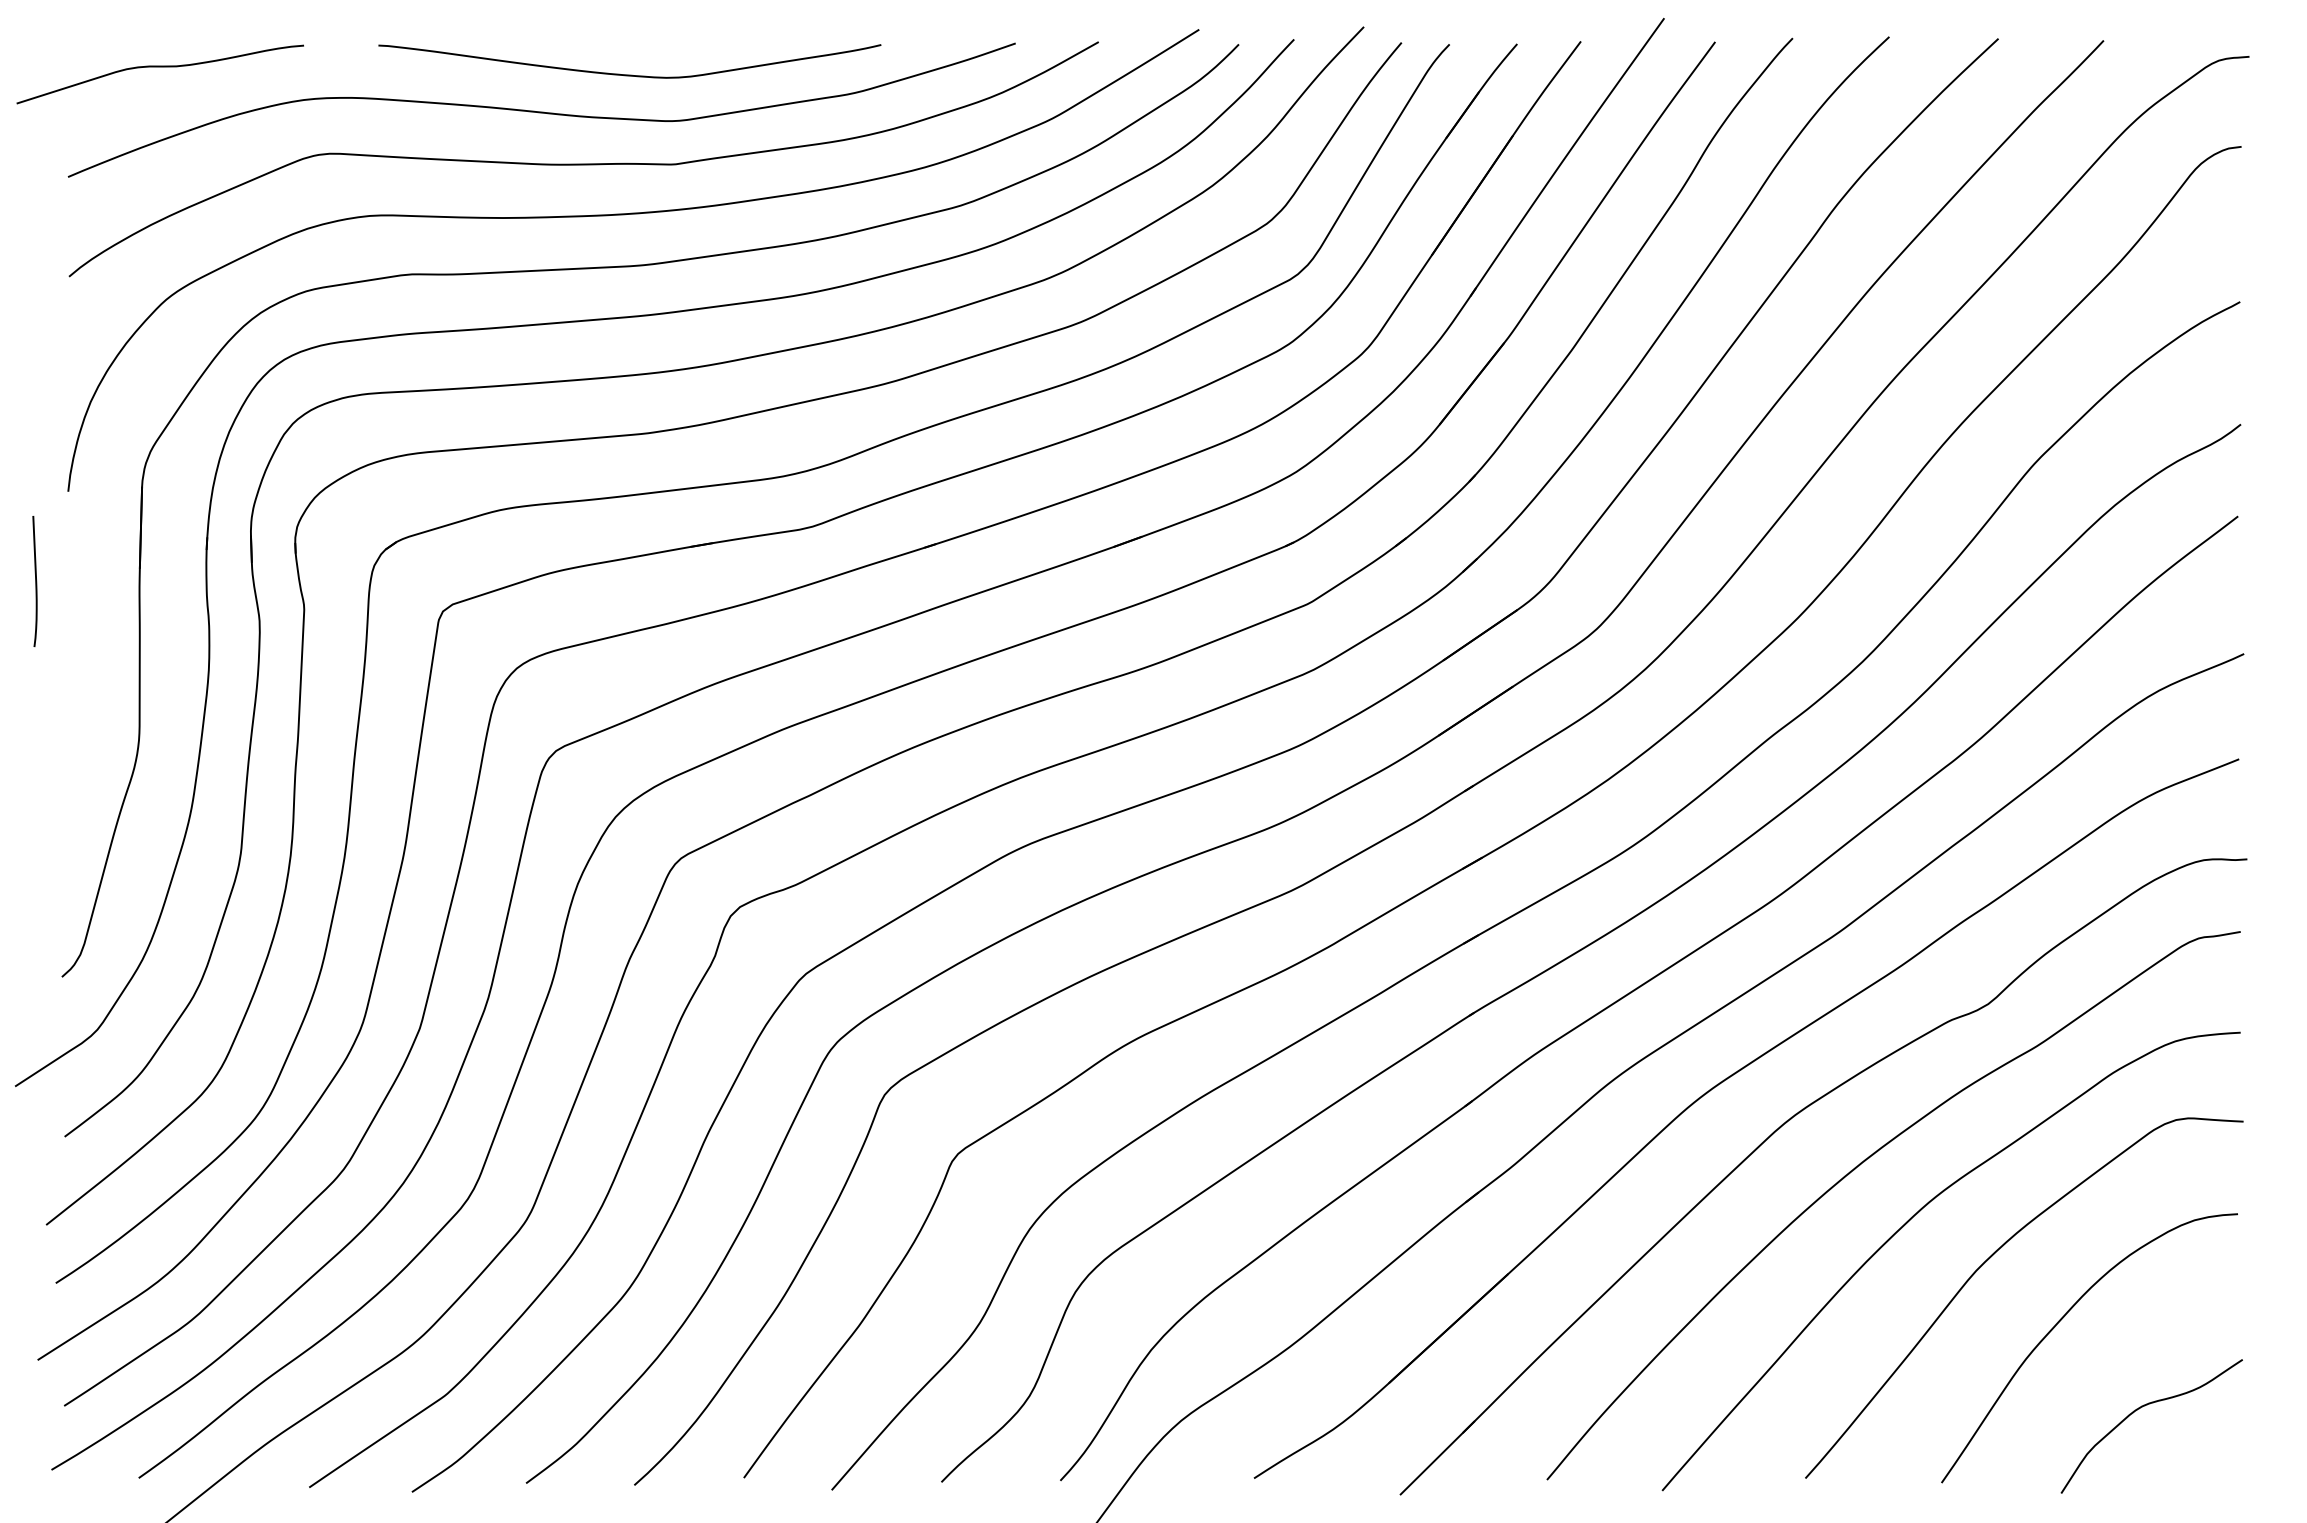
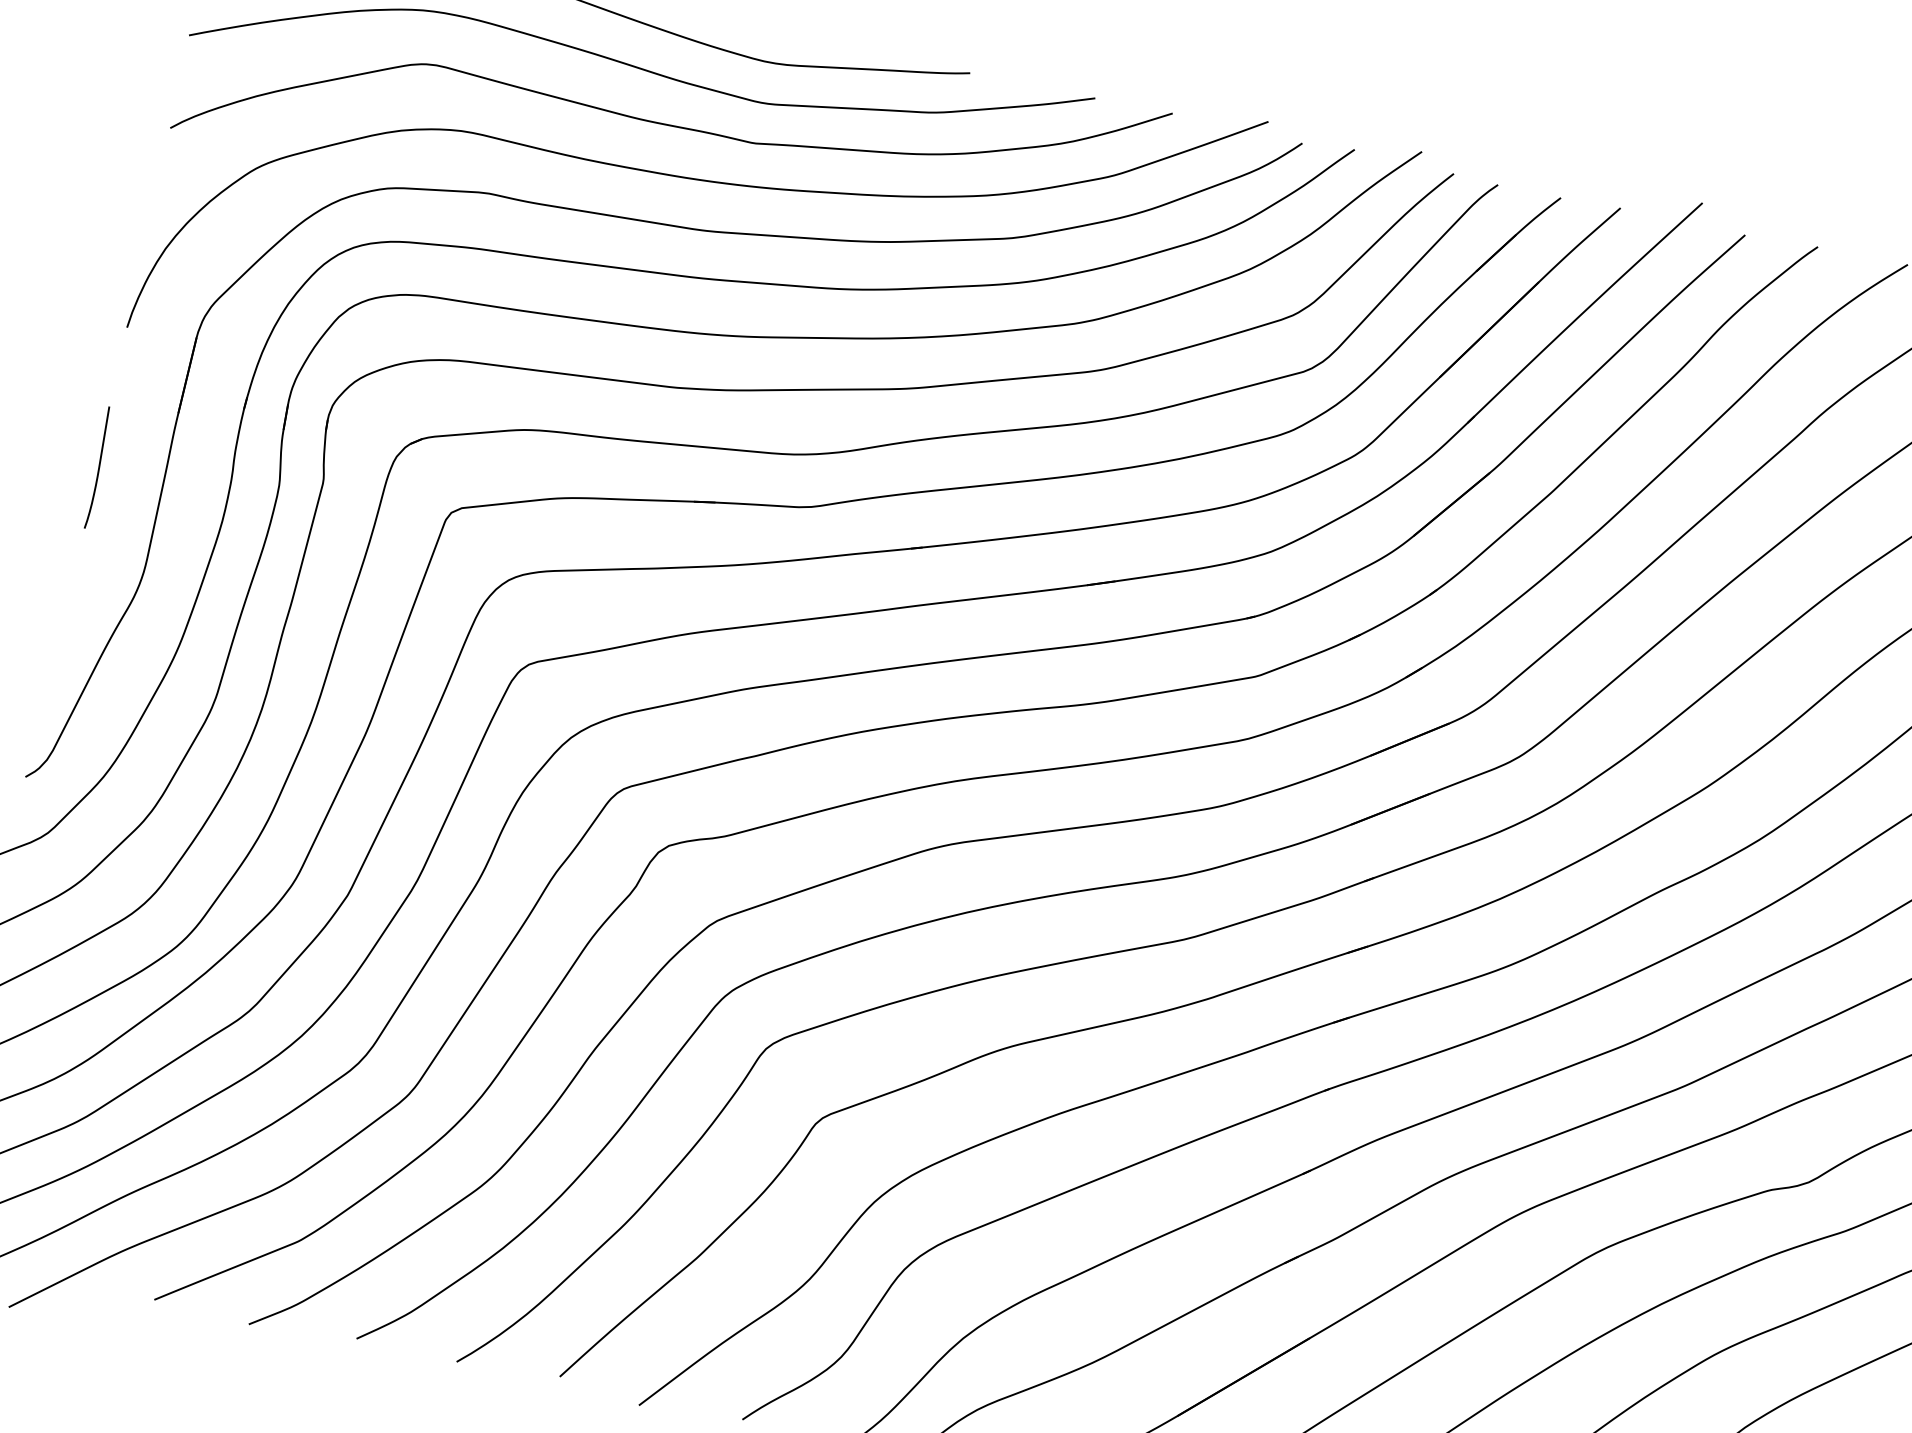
curve: (35, 581) -> (98, 467), moved

